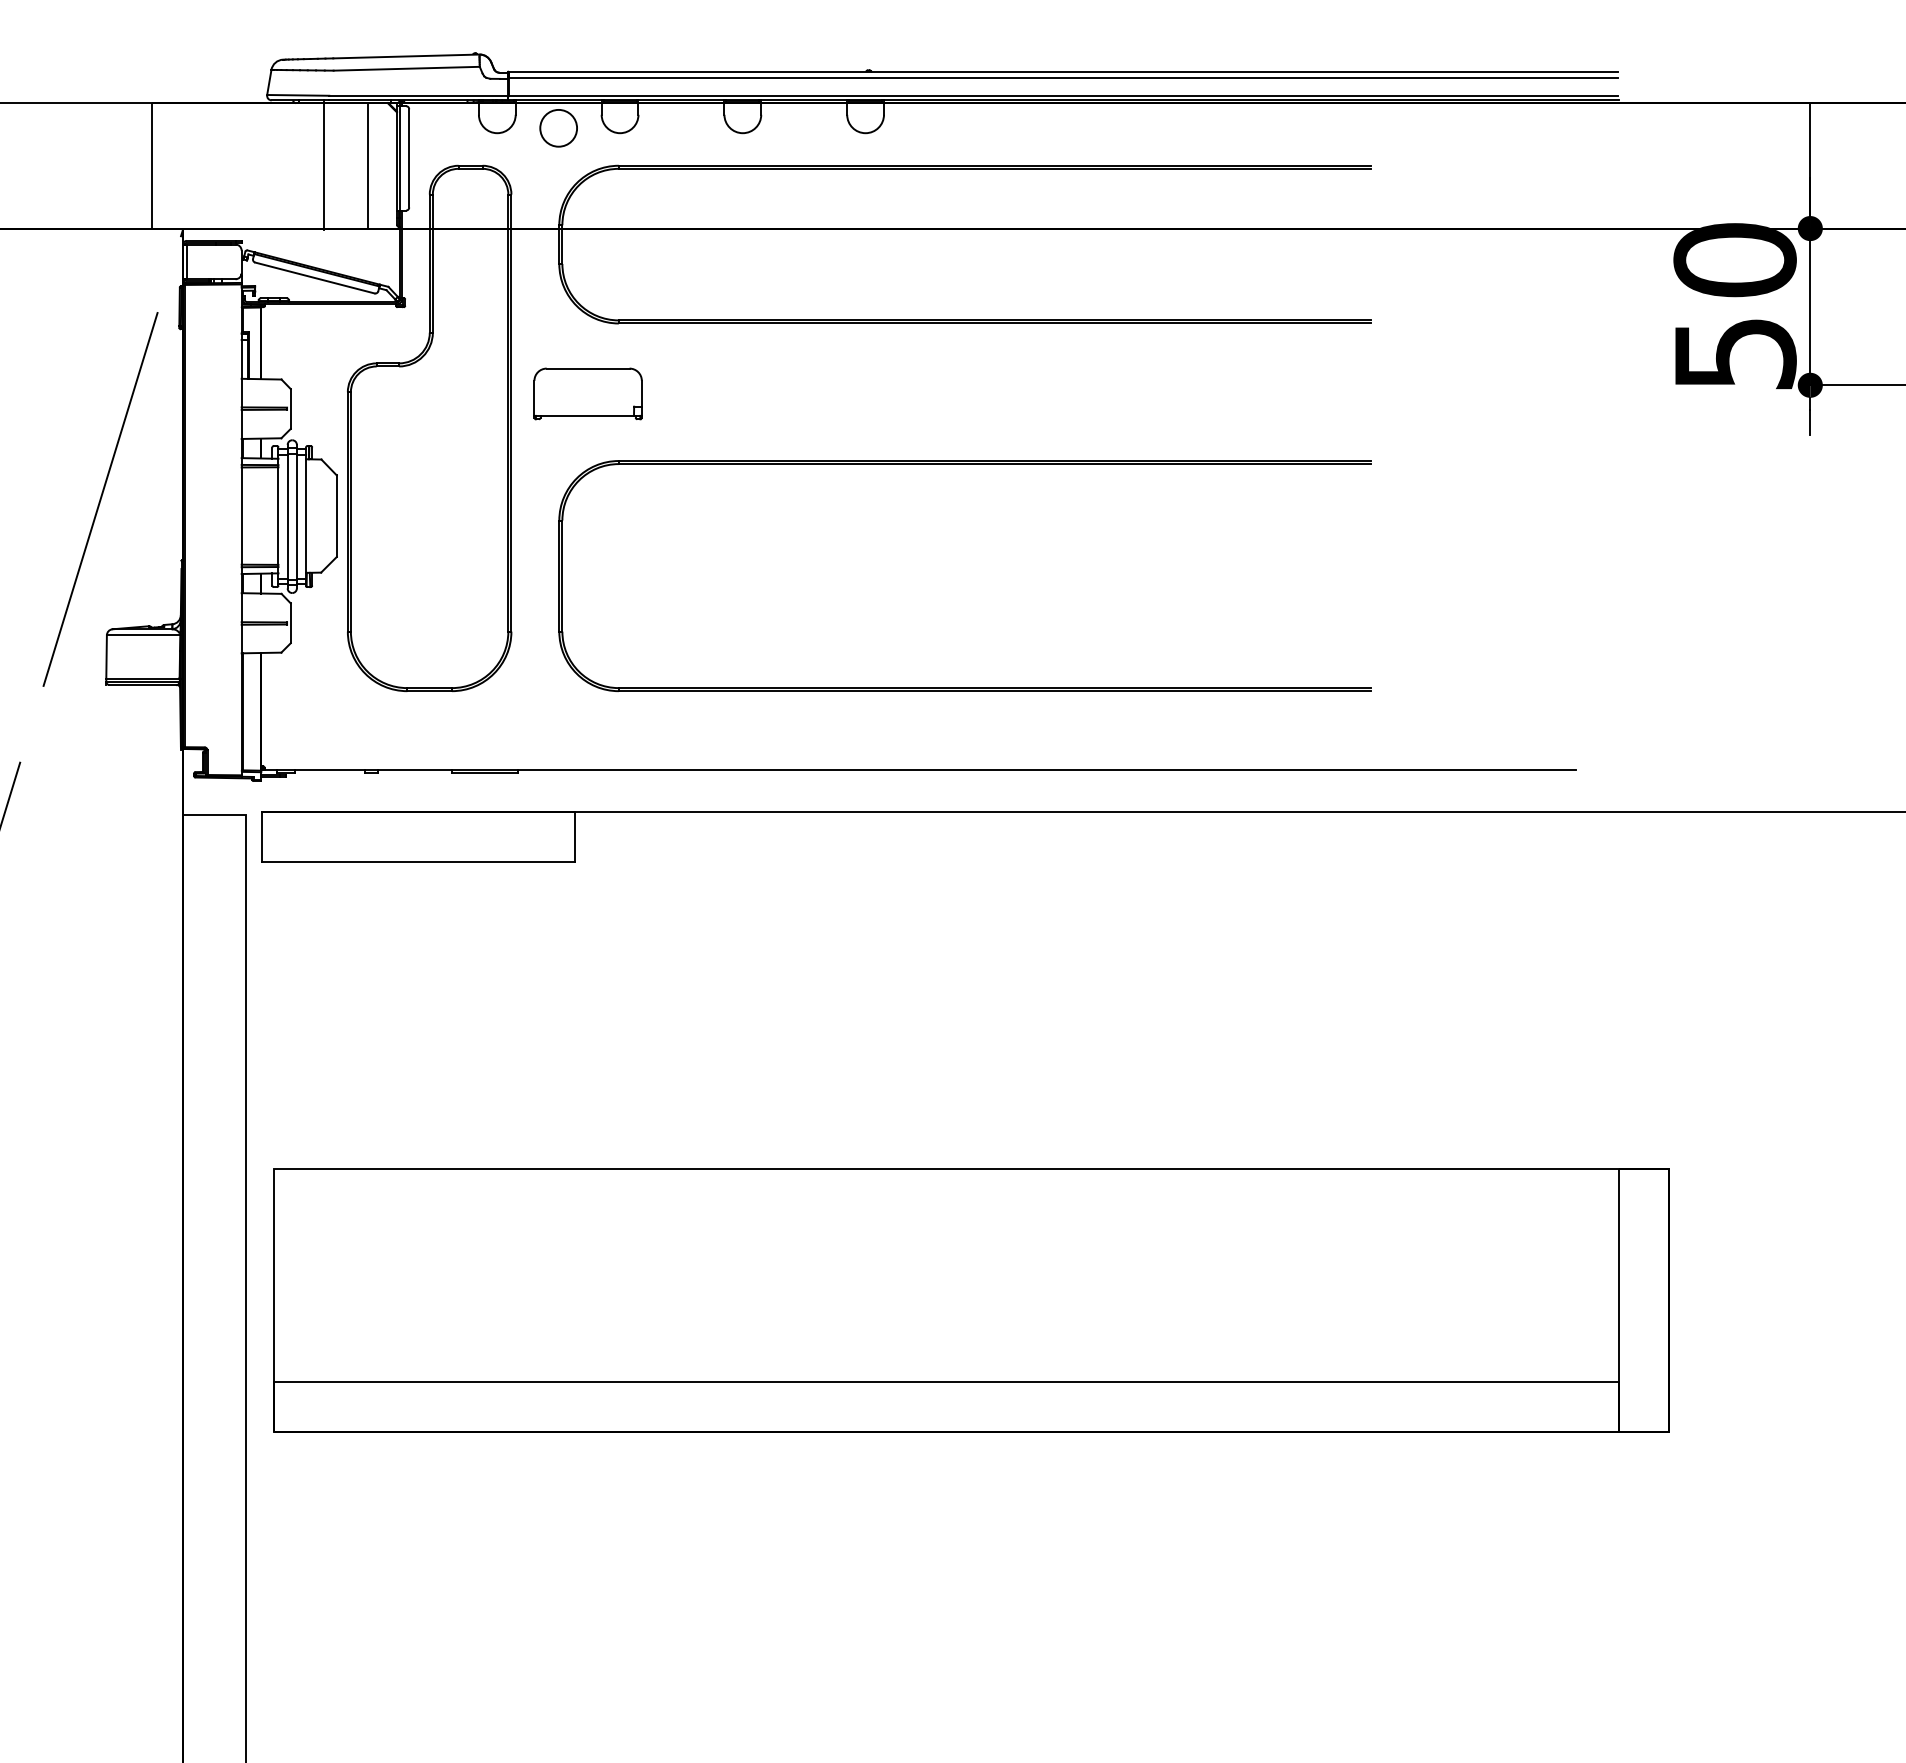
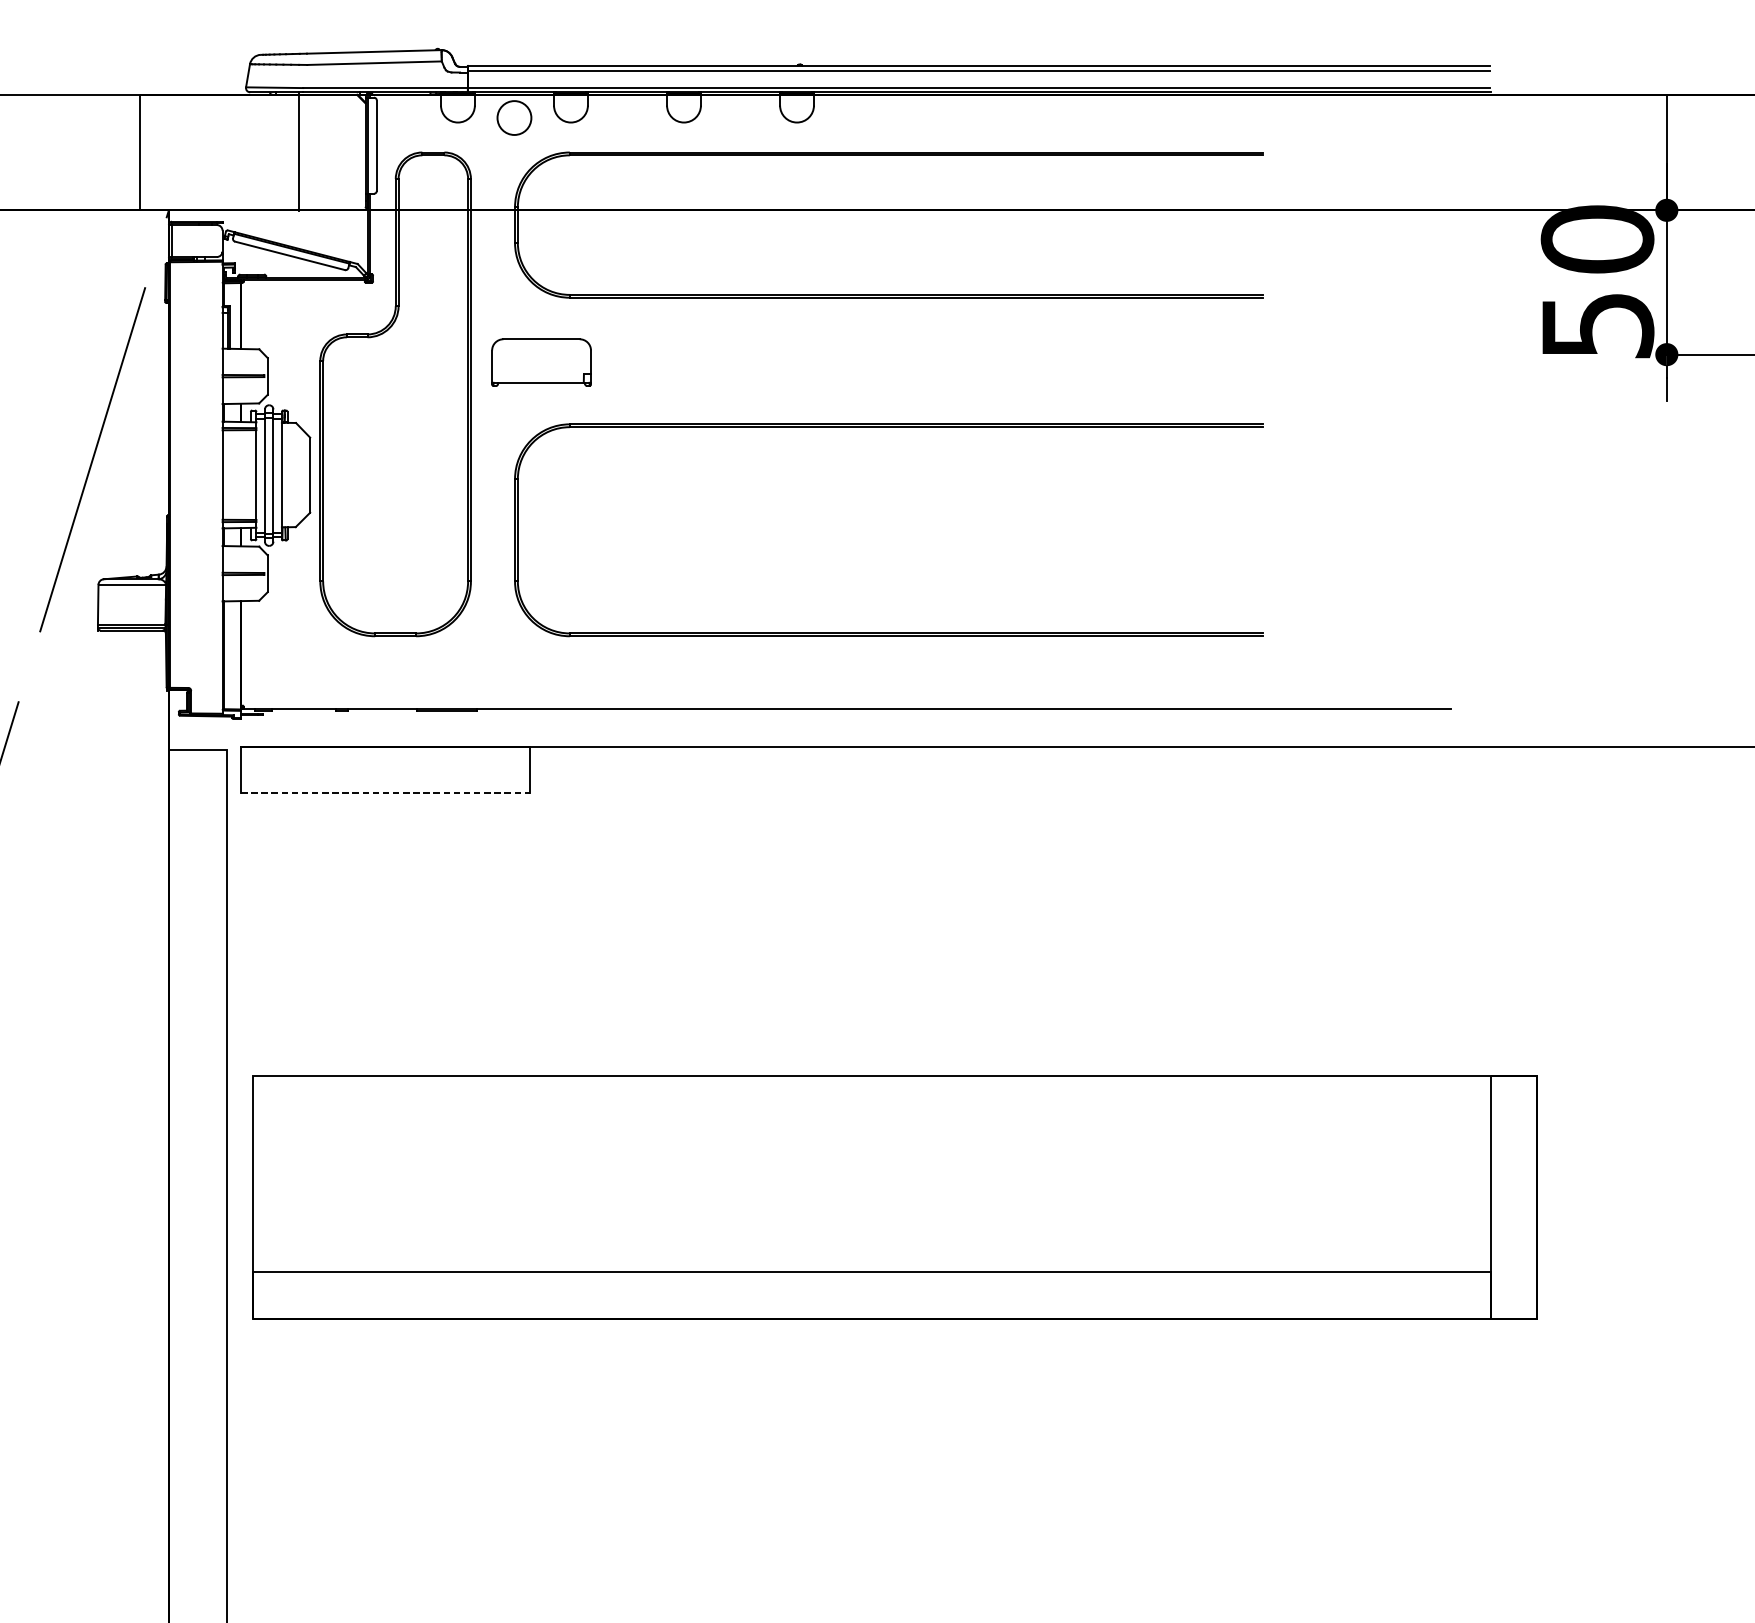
line: (368, 165) -> (339, 152), removed
line: (418, 861) -> (385, 793), solid -> dashed

